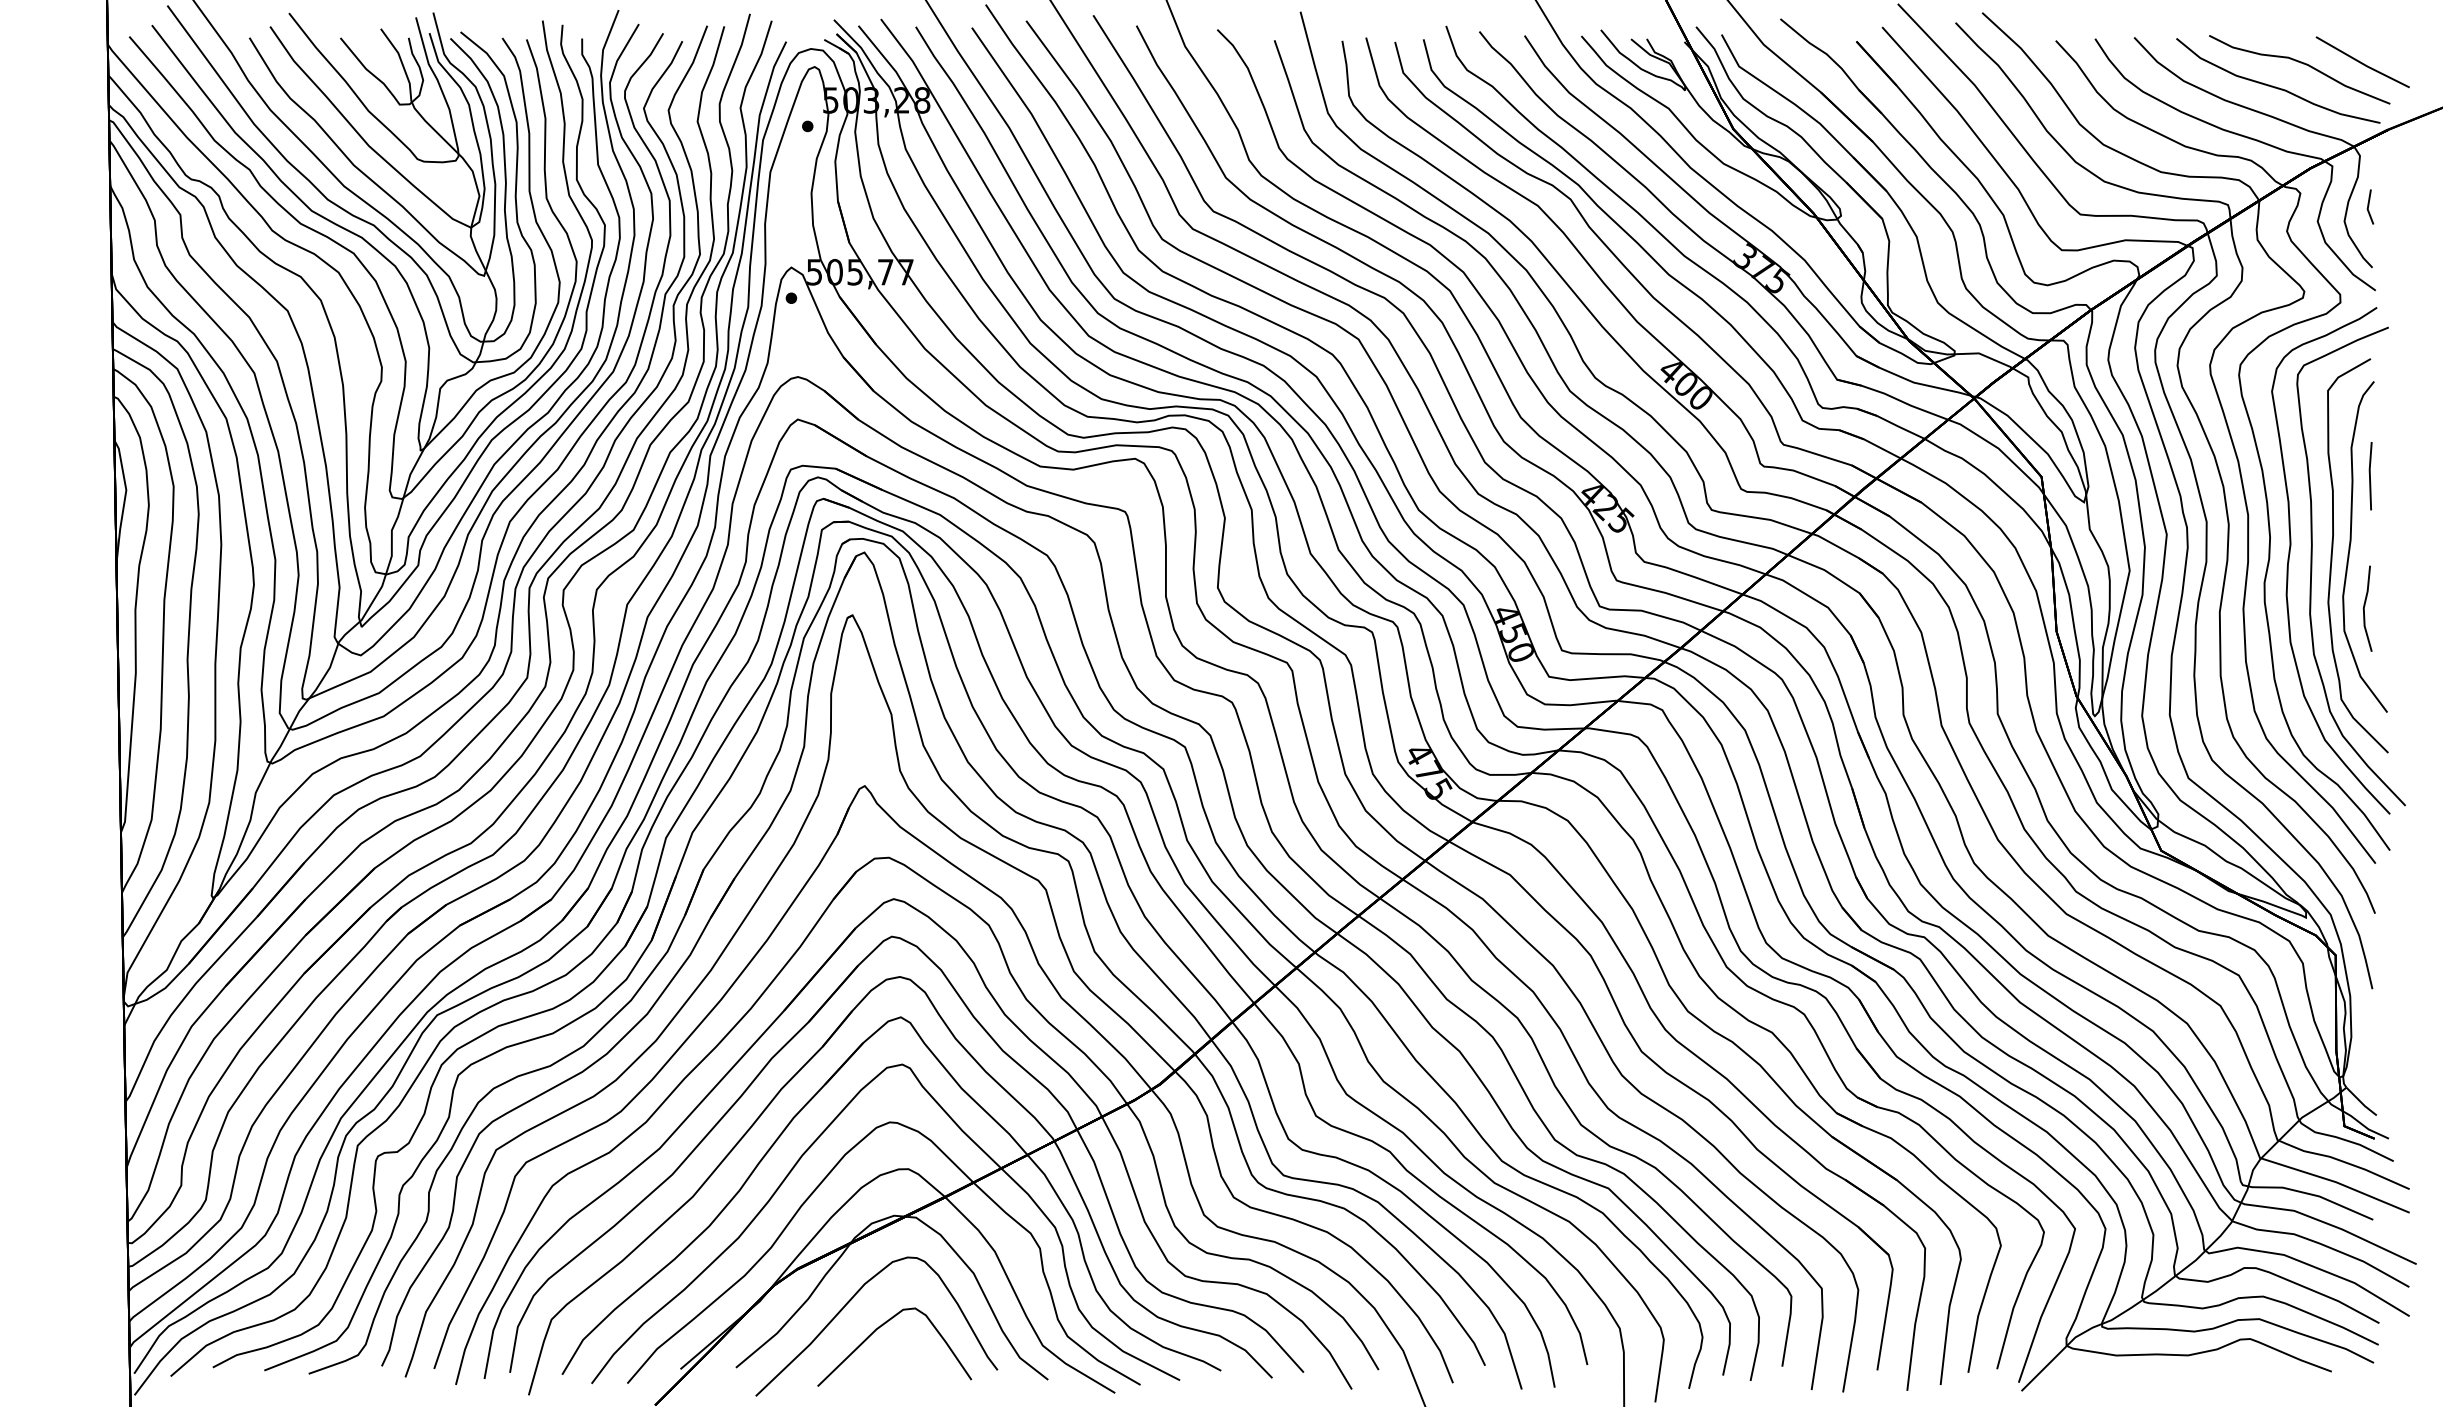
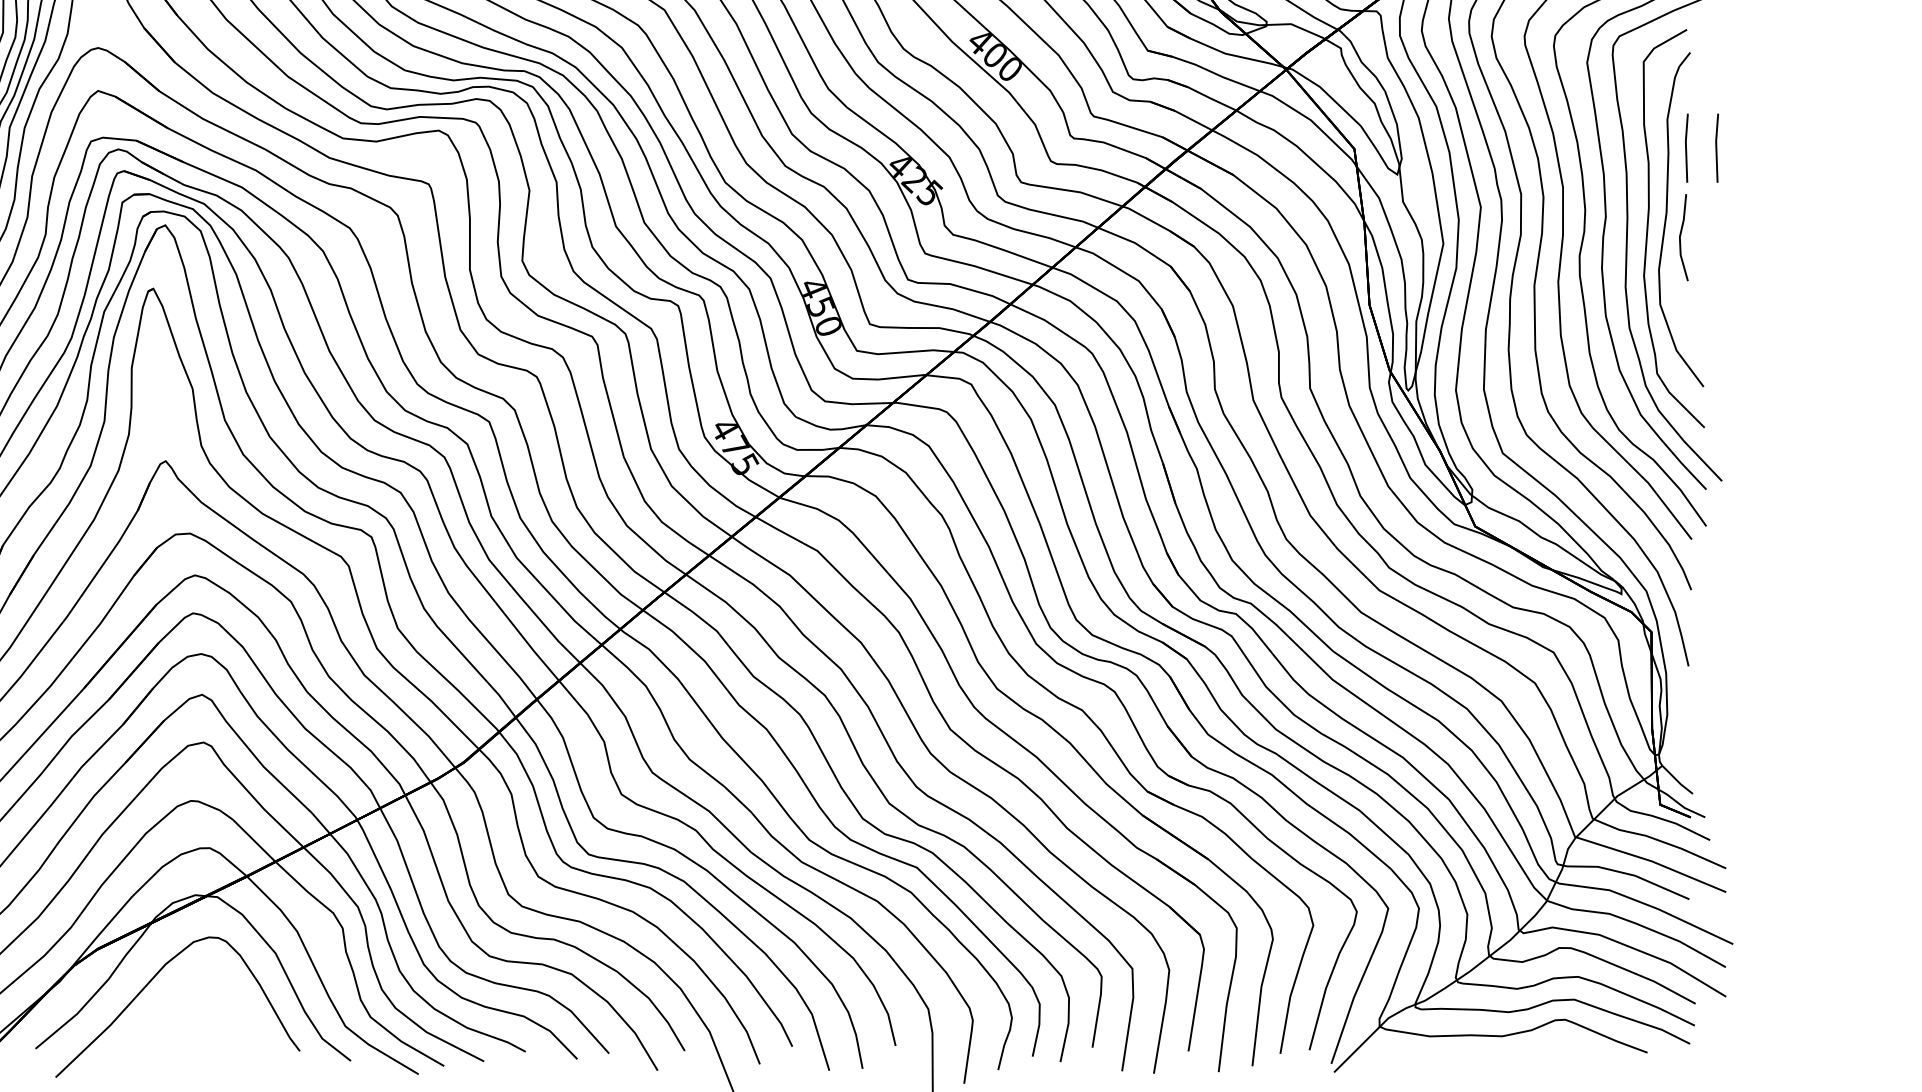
line: (2400, 476) -> (1716, 148), added
line: (2365, 606) -> (1681, 235), moved
curve: (882, 1326) -> (183, 1007), removed

